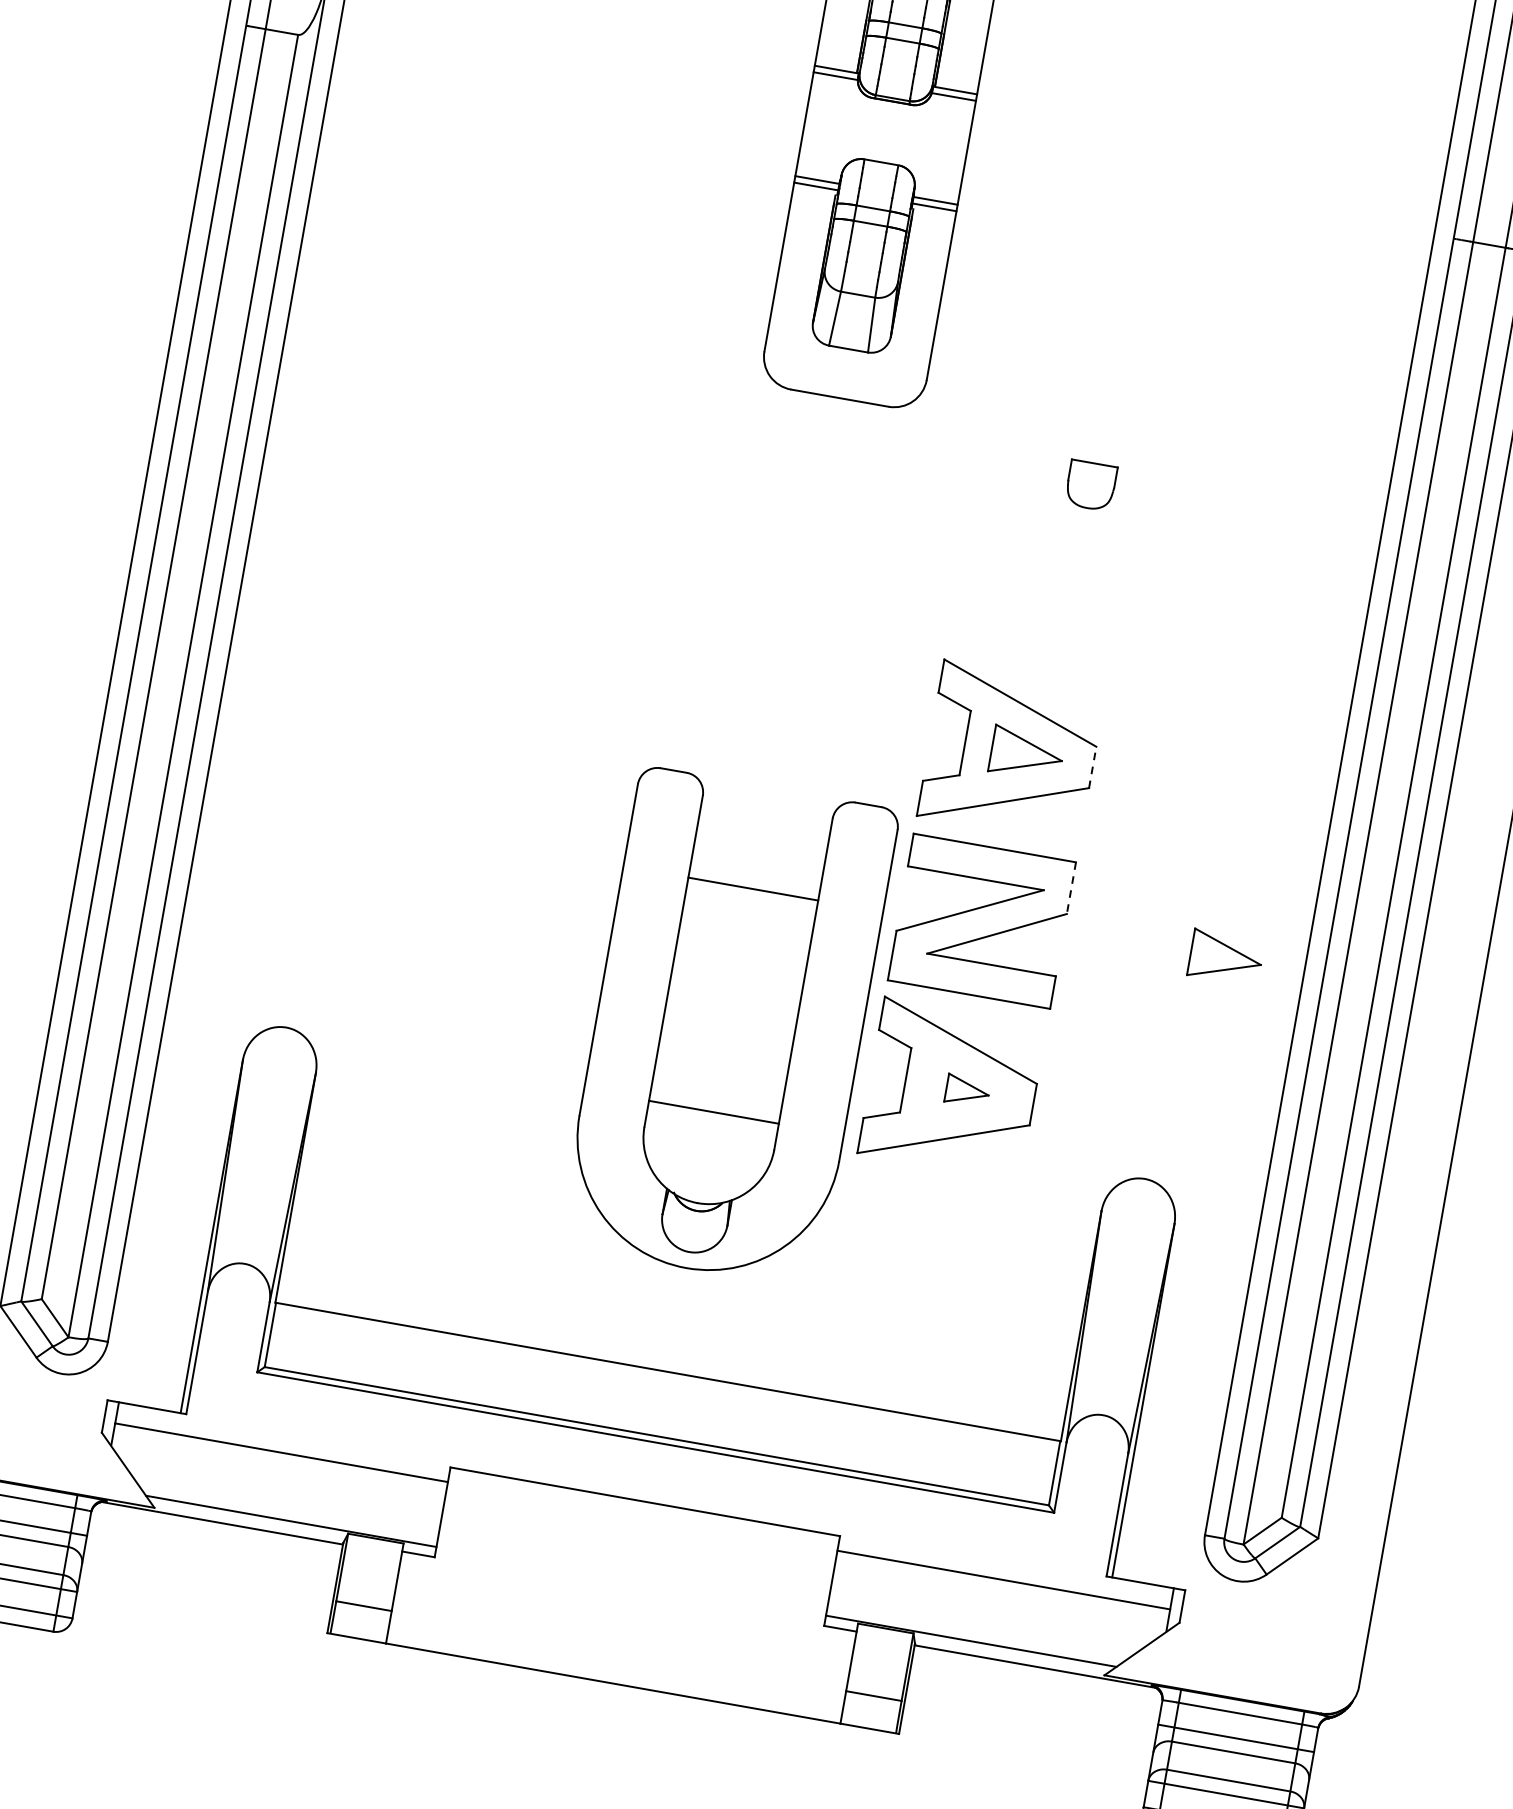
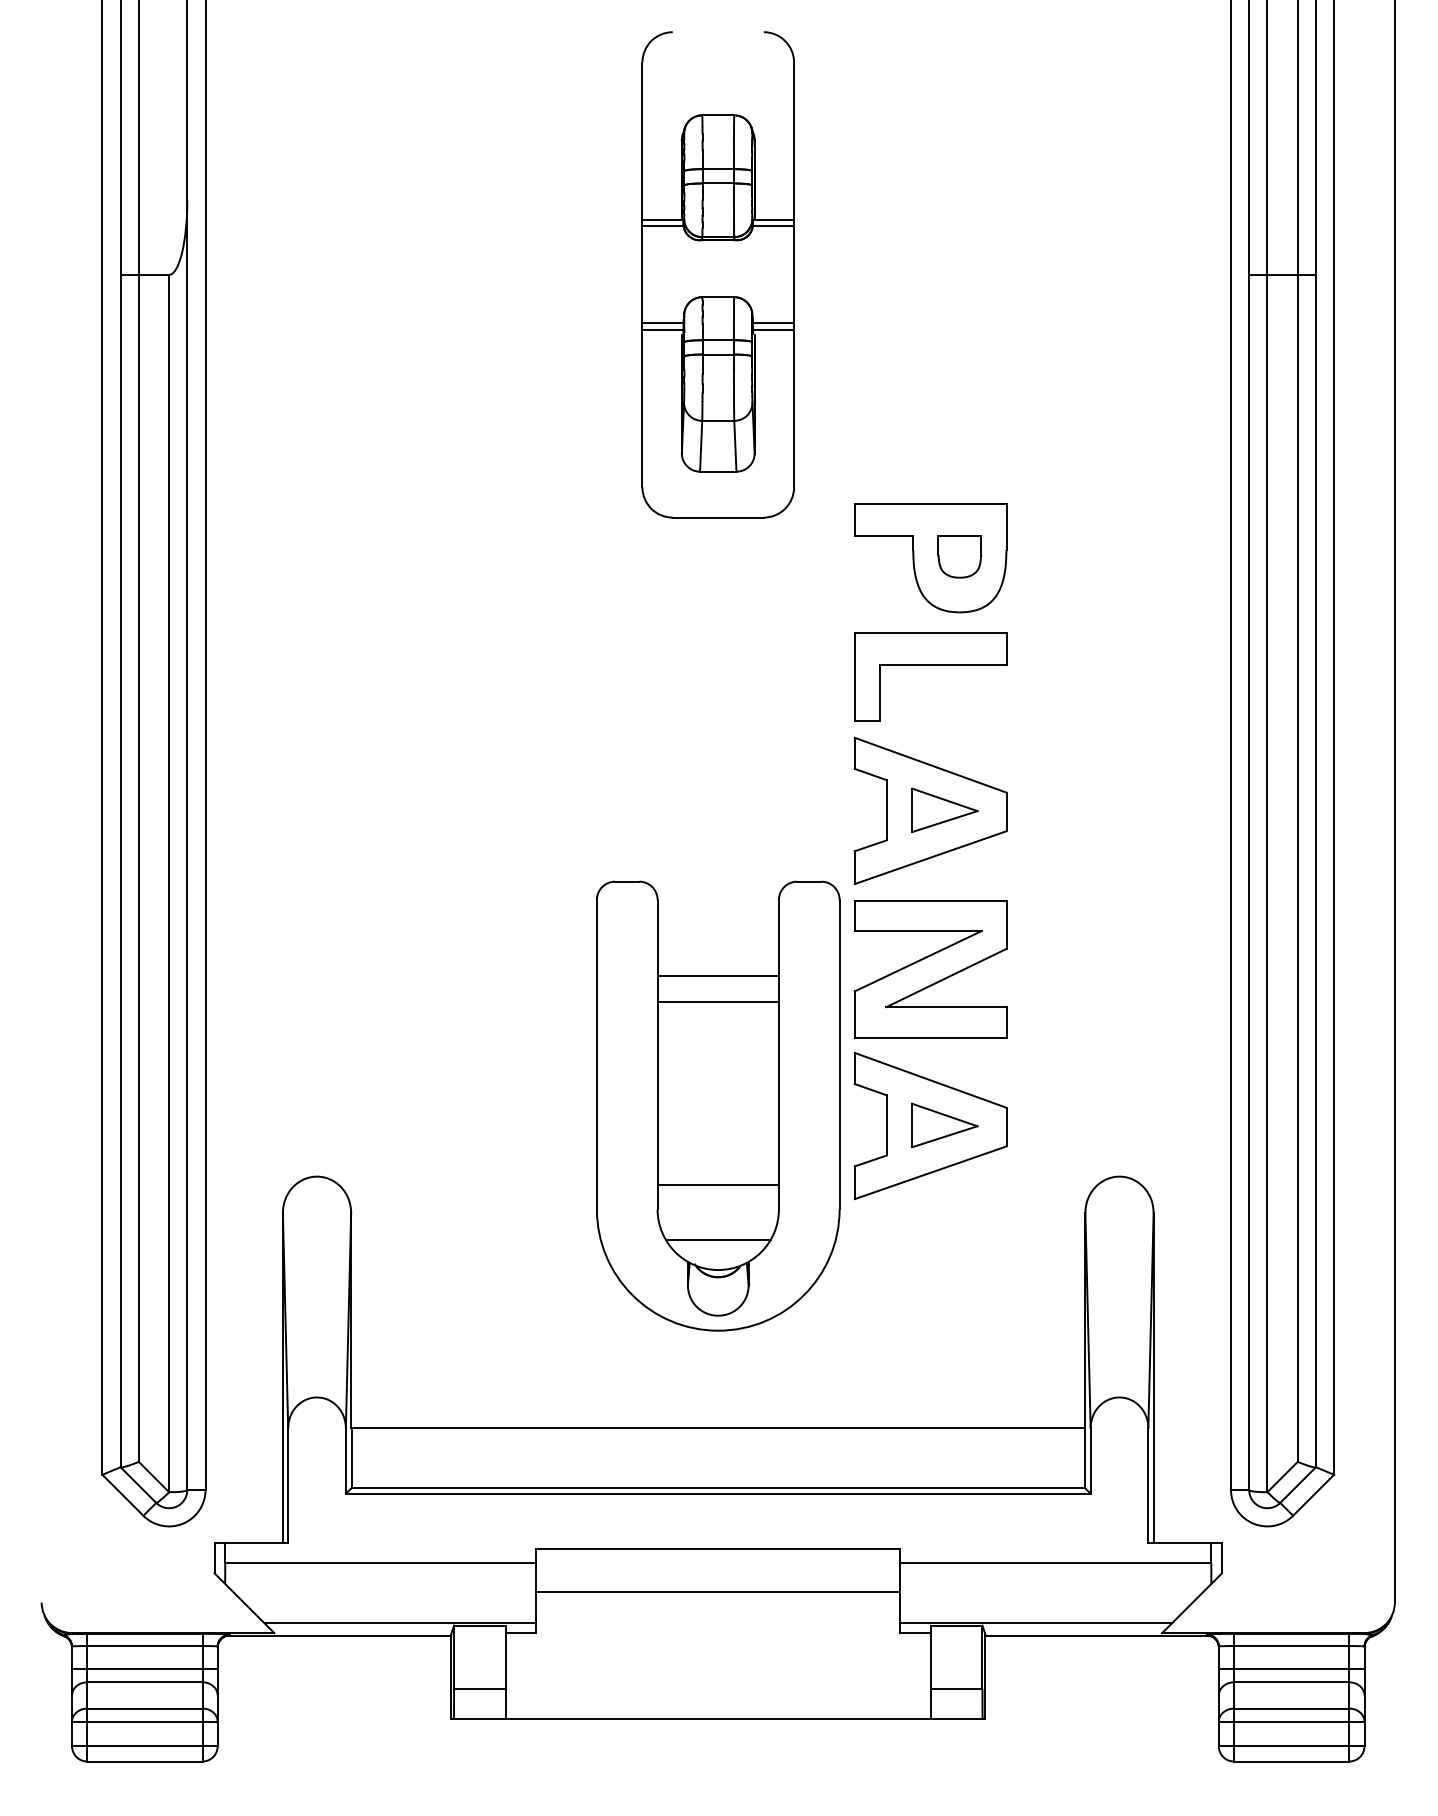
part: (1059, 481) -> (930, 558), added
part: (1039, 596) -> (930, 665), added
line: (1092, 766) -> (1006, 811), dashed -> solid
line: (1071, 888) -> (1006, 925), dashed -> solid
line: (747, 916) -> (717, 1002), added
part: (1225, 958) -> (1157, 963), removed
part: (967, 1091) -> (944, 1125), size x1.67
line: (702, 1170) -> (717, 1239), added
line: (637, 1547) -> (718, 1591), added

